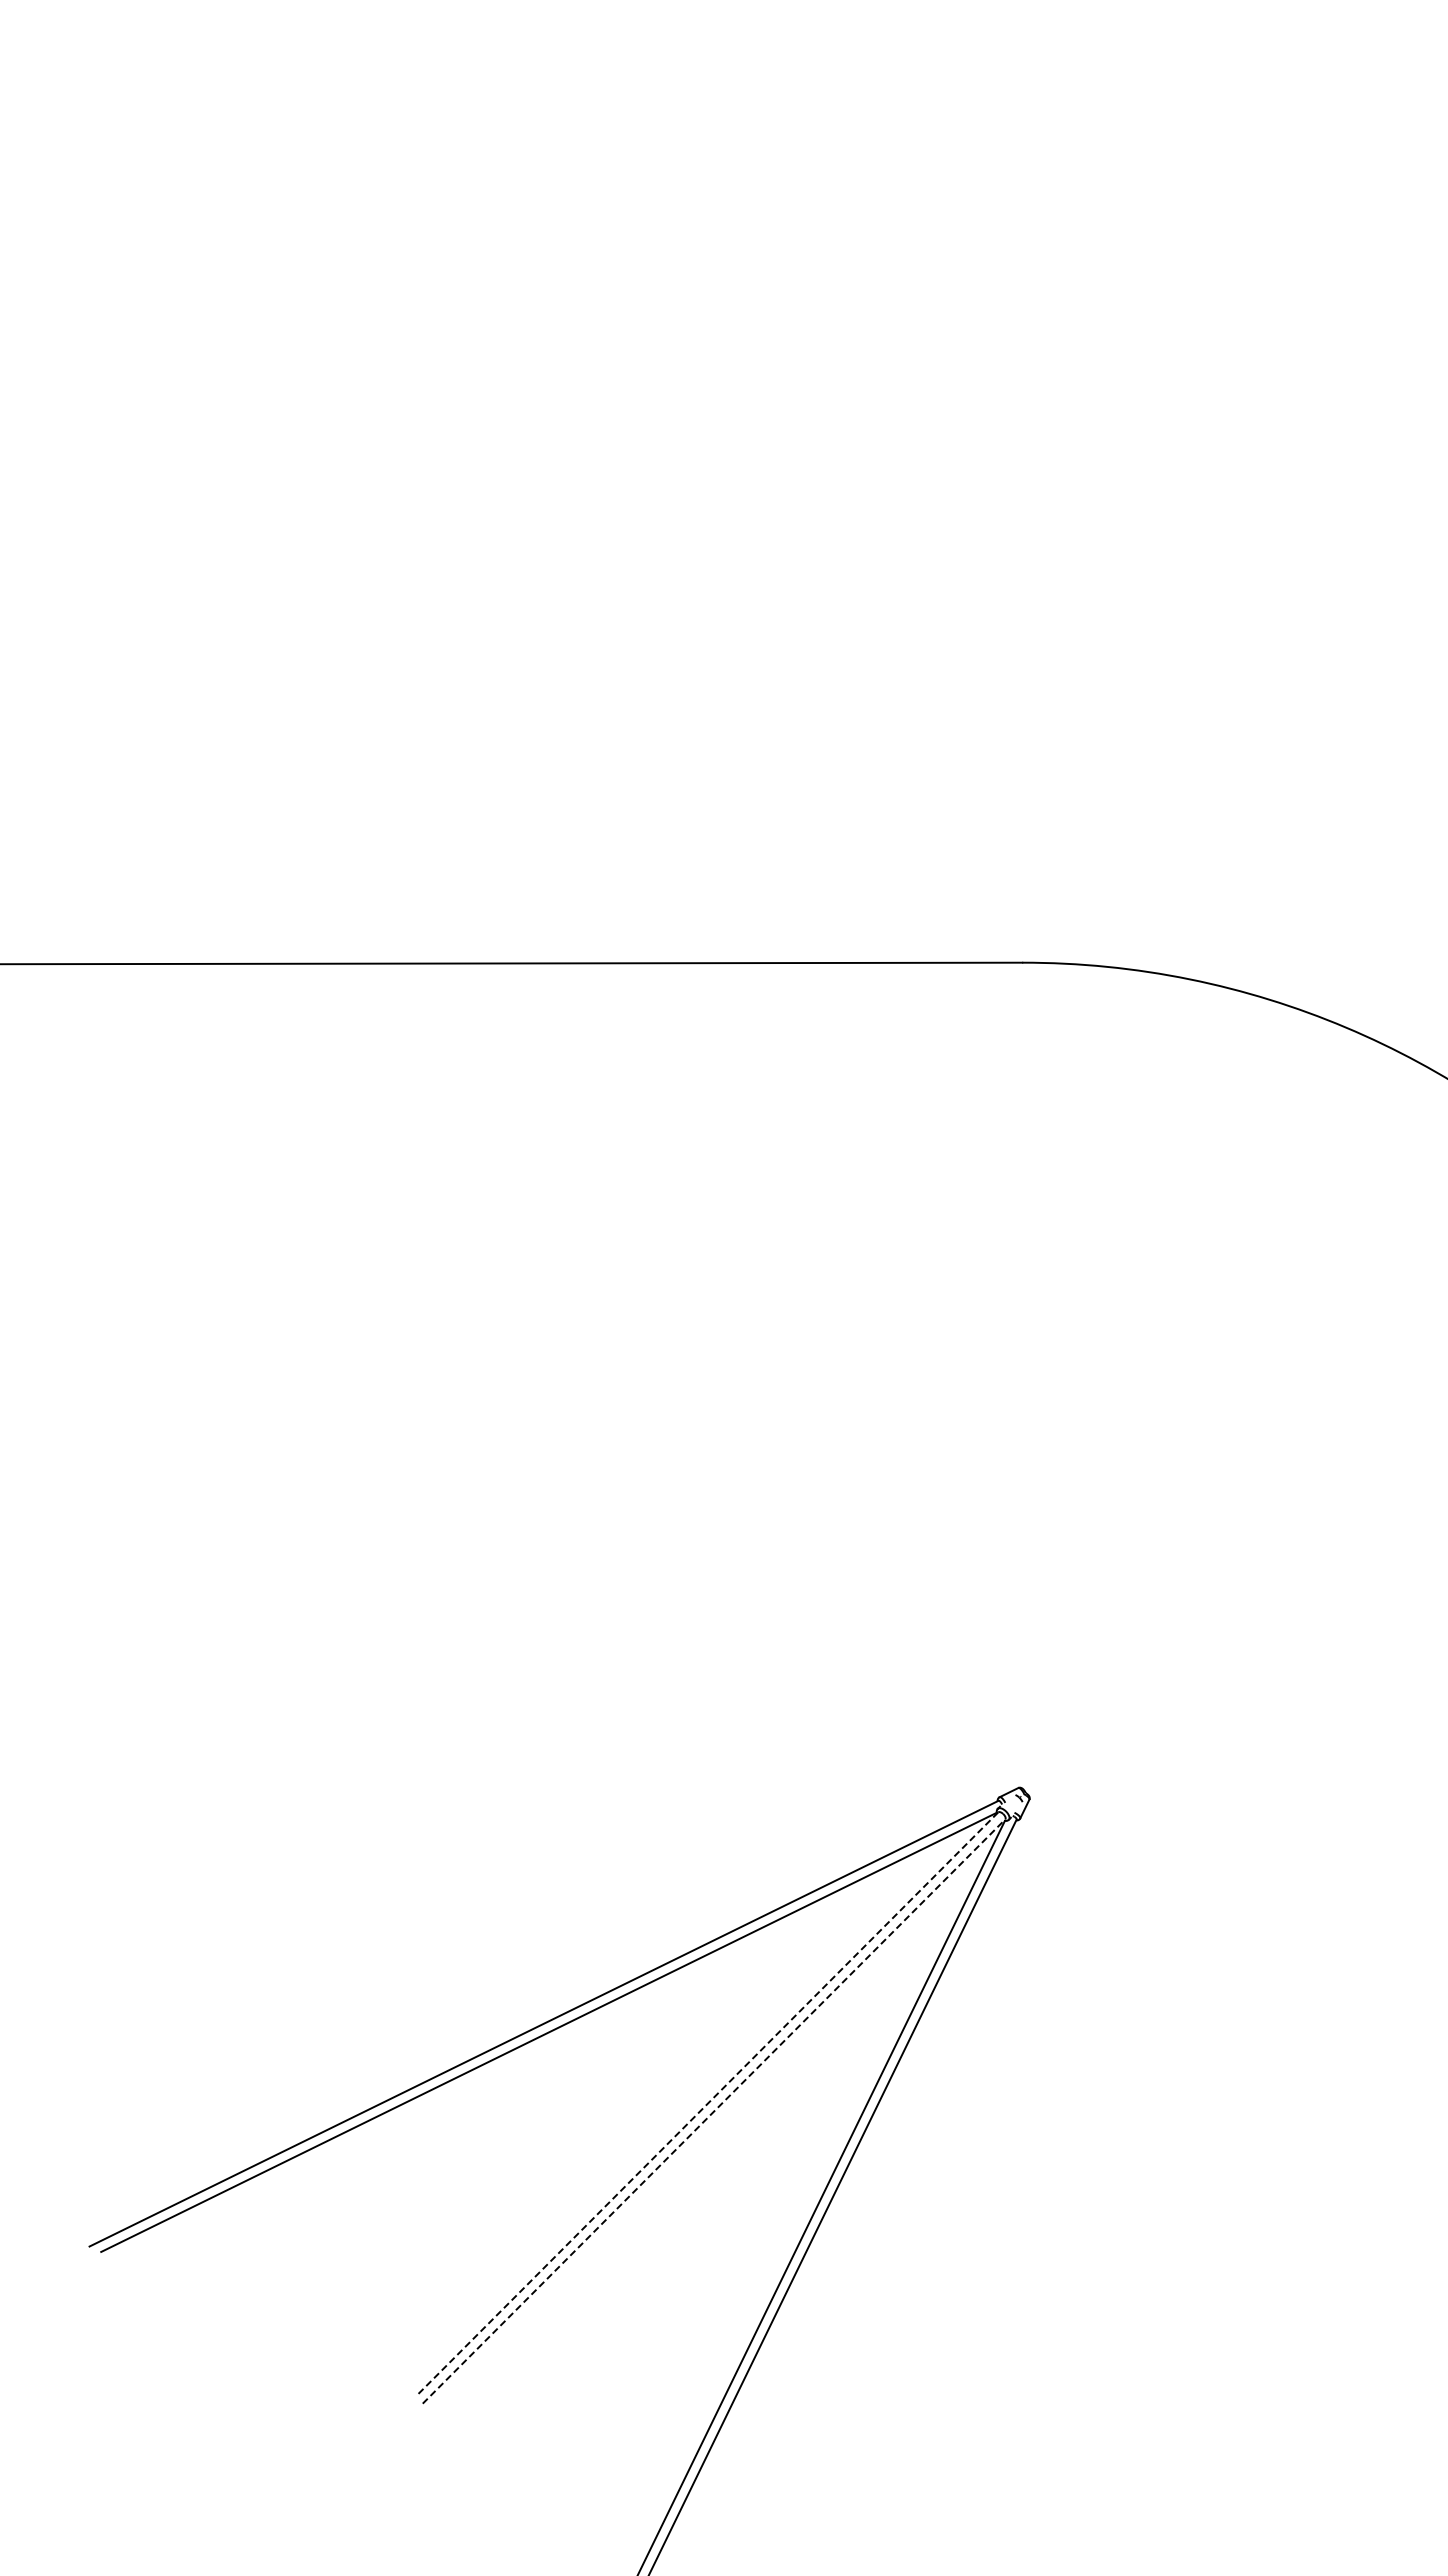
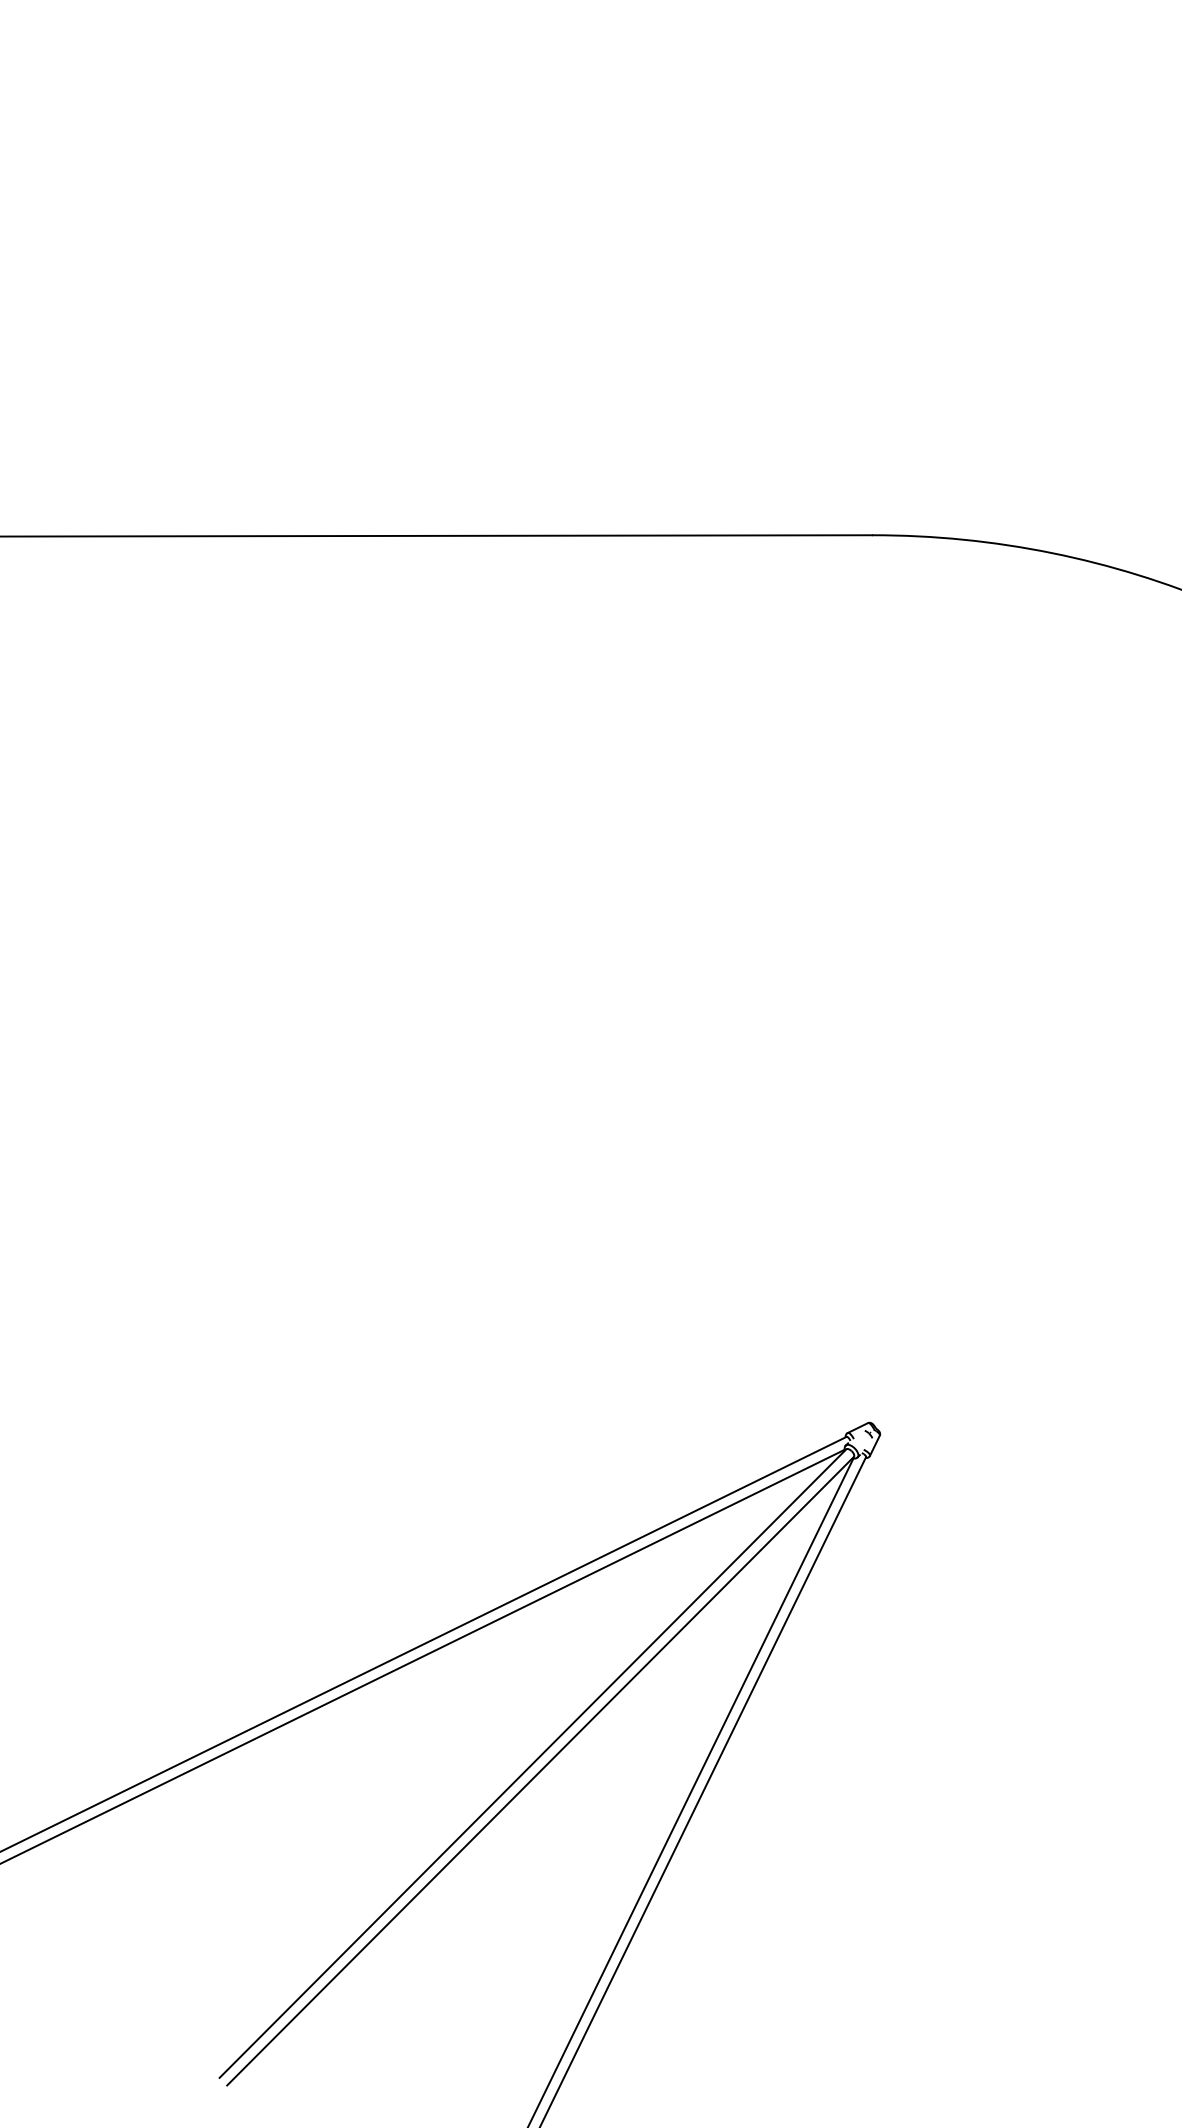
line: (706, 2104) -> (532, 1763), dashed -> solid
line: (714, 2111) -> (541, 1771), dashed -> solid

